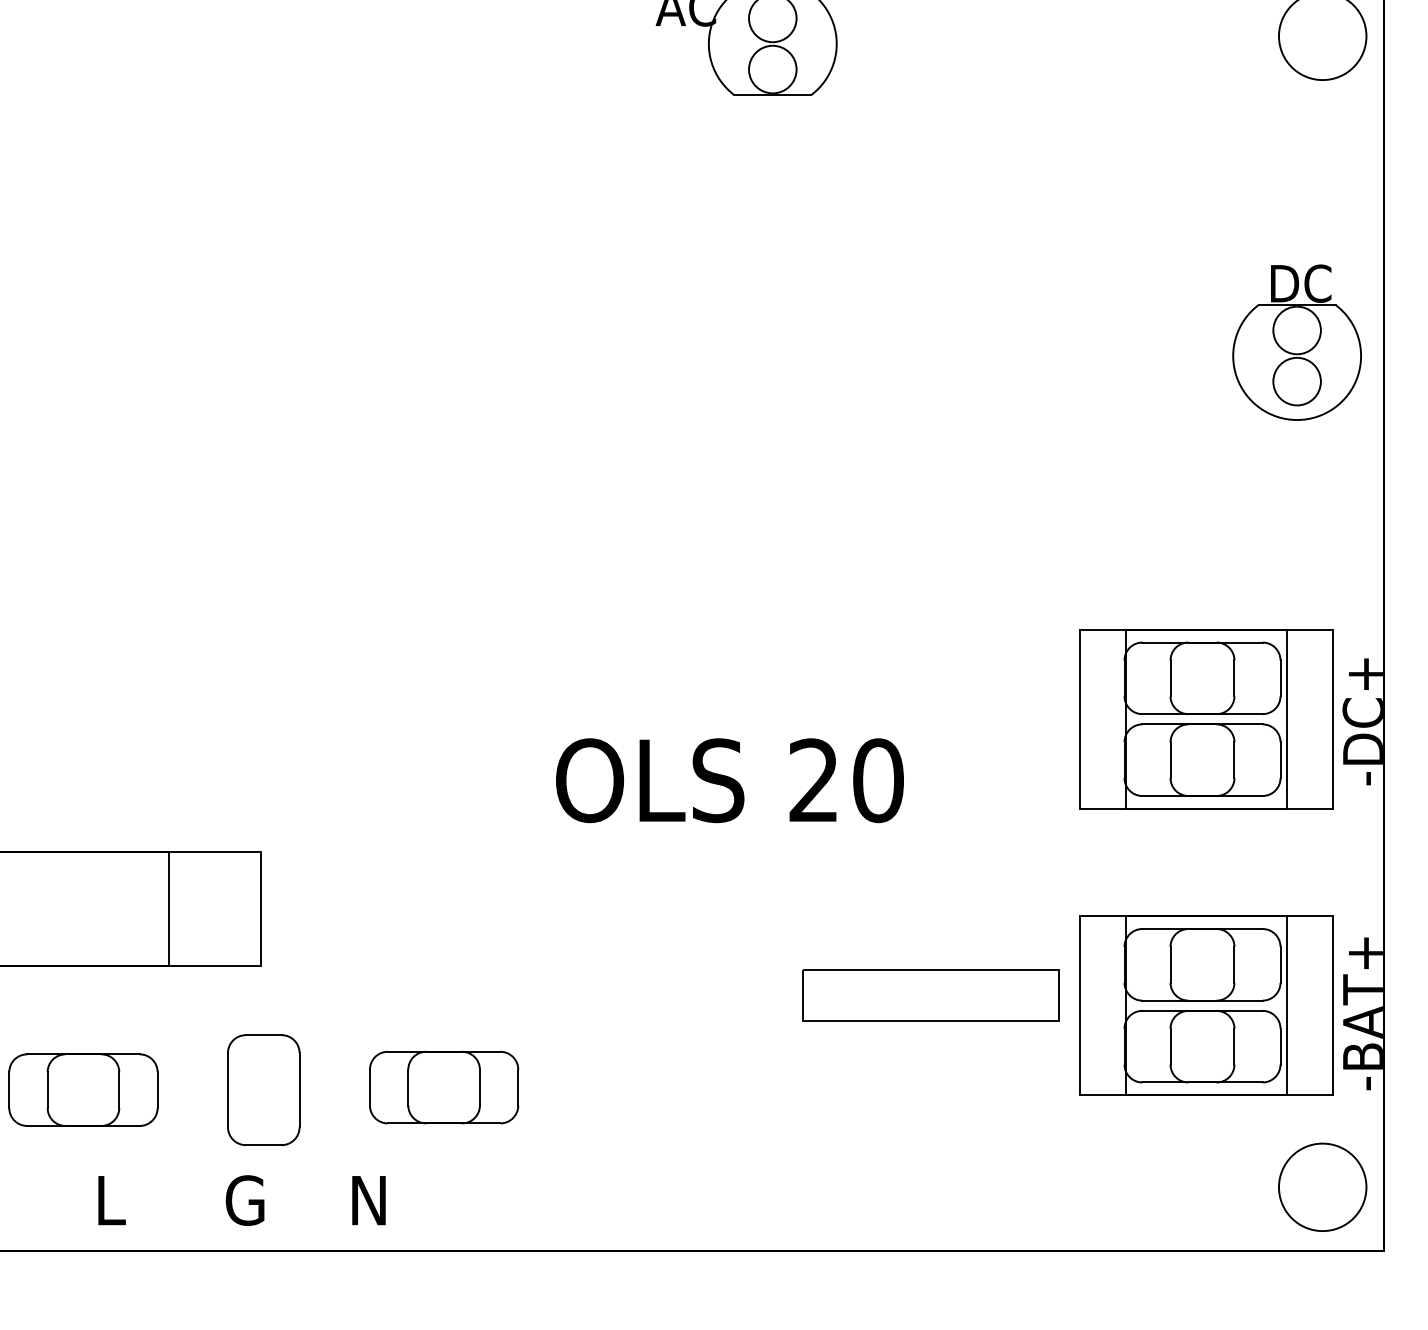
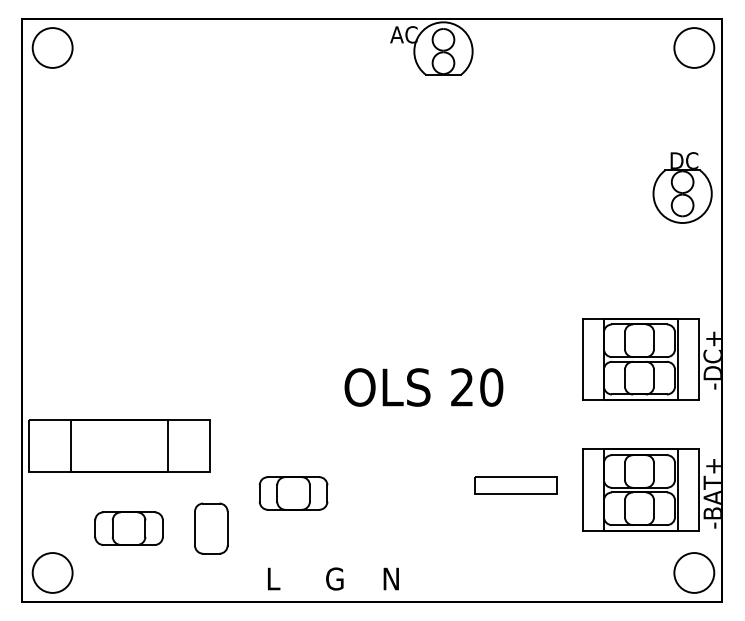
part: (930, 995) -> (515, 485), size x0.7
part: (443, 1087) -> (293, 493), moved
text: (242, 1199) -> (333, 578), moved

